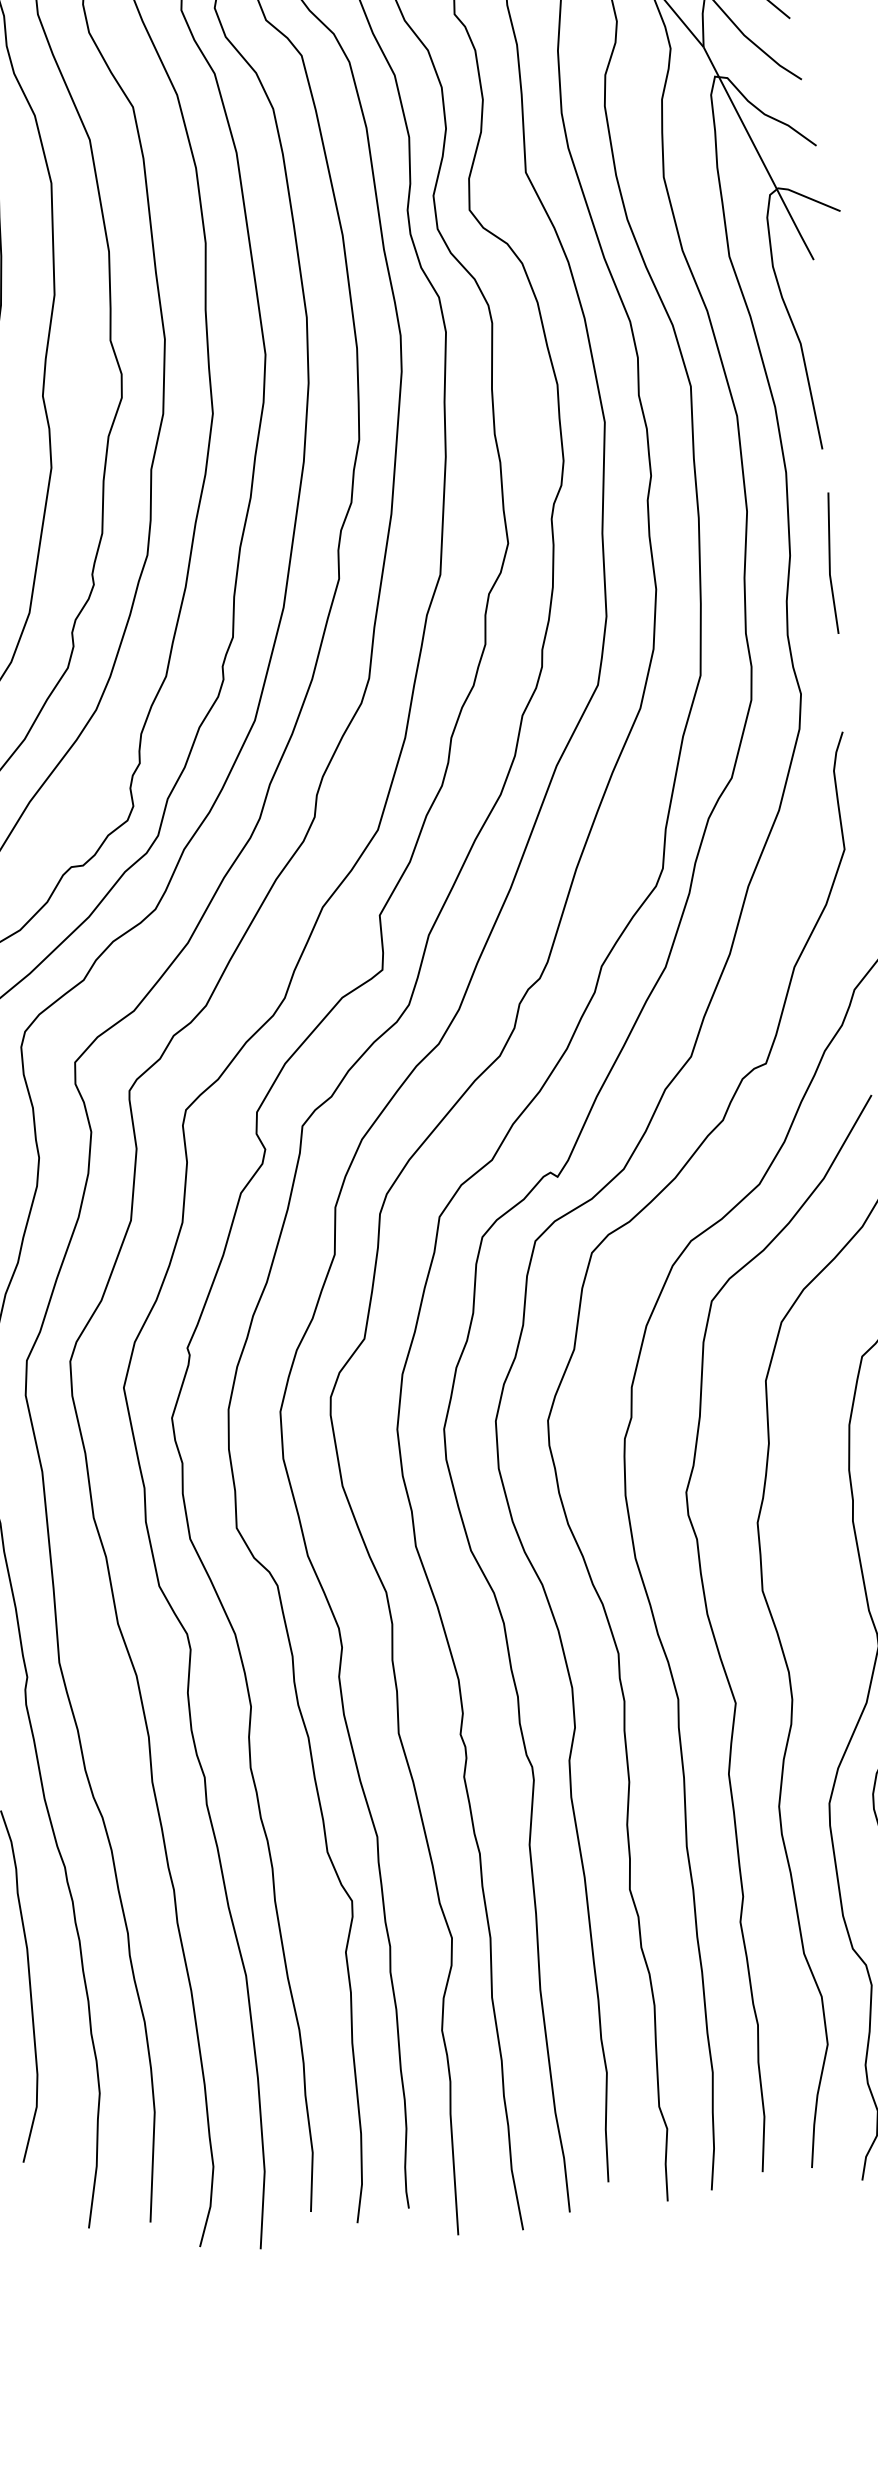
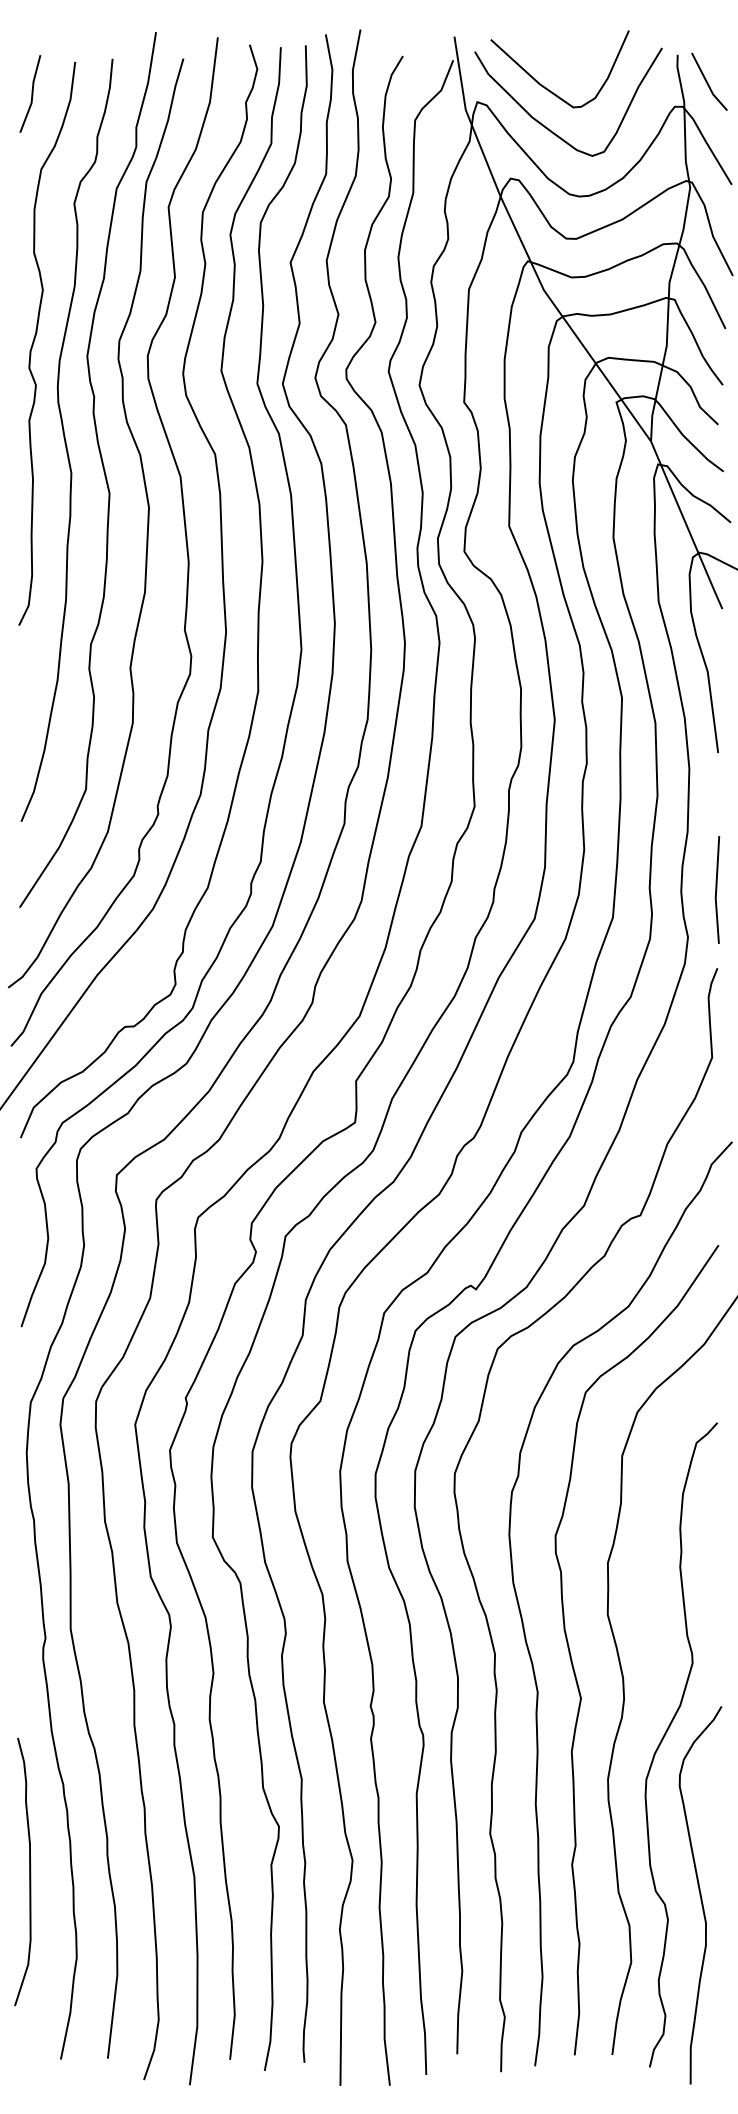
line: (831, 562) -> (717, 889), moved

